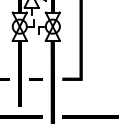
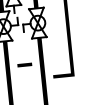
line: (35, 79) -> (23, 65), moved

